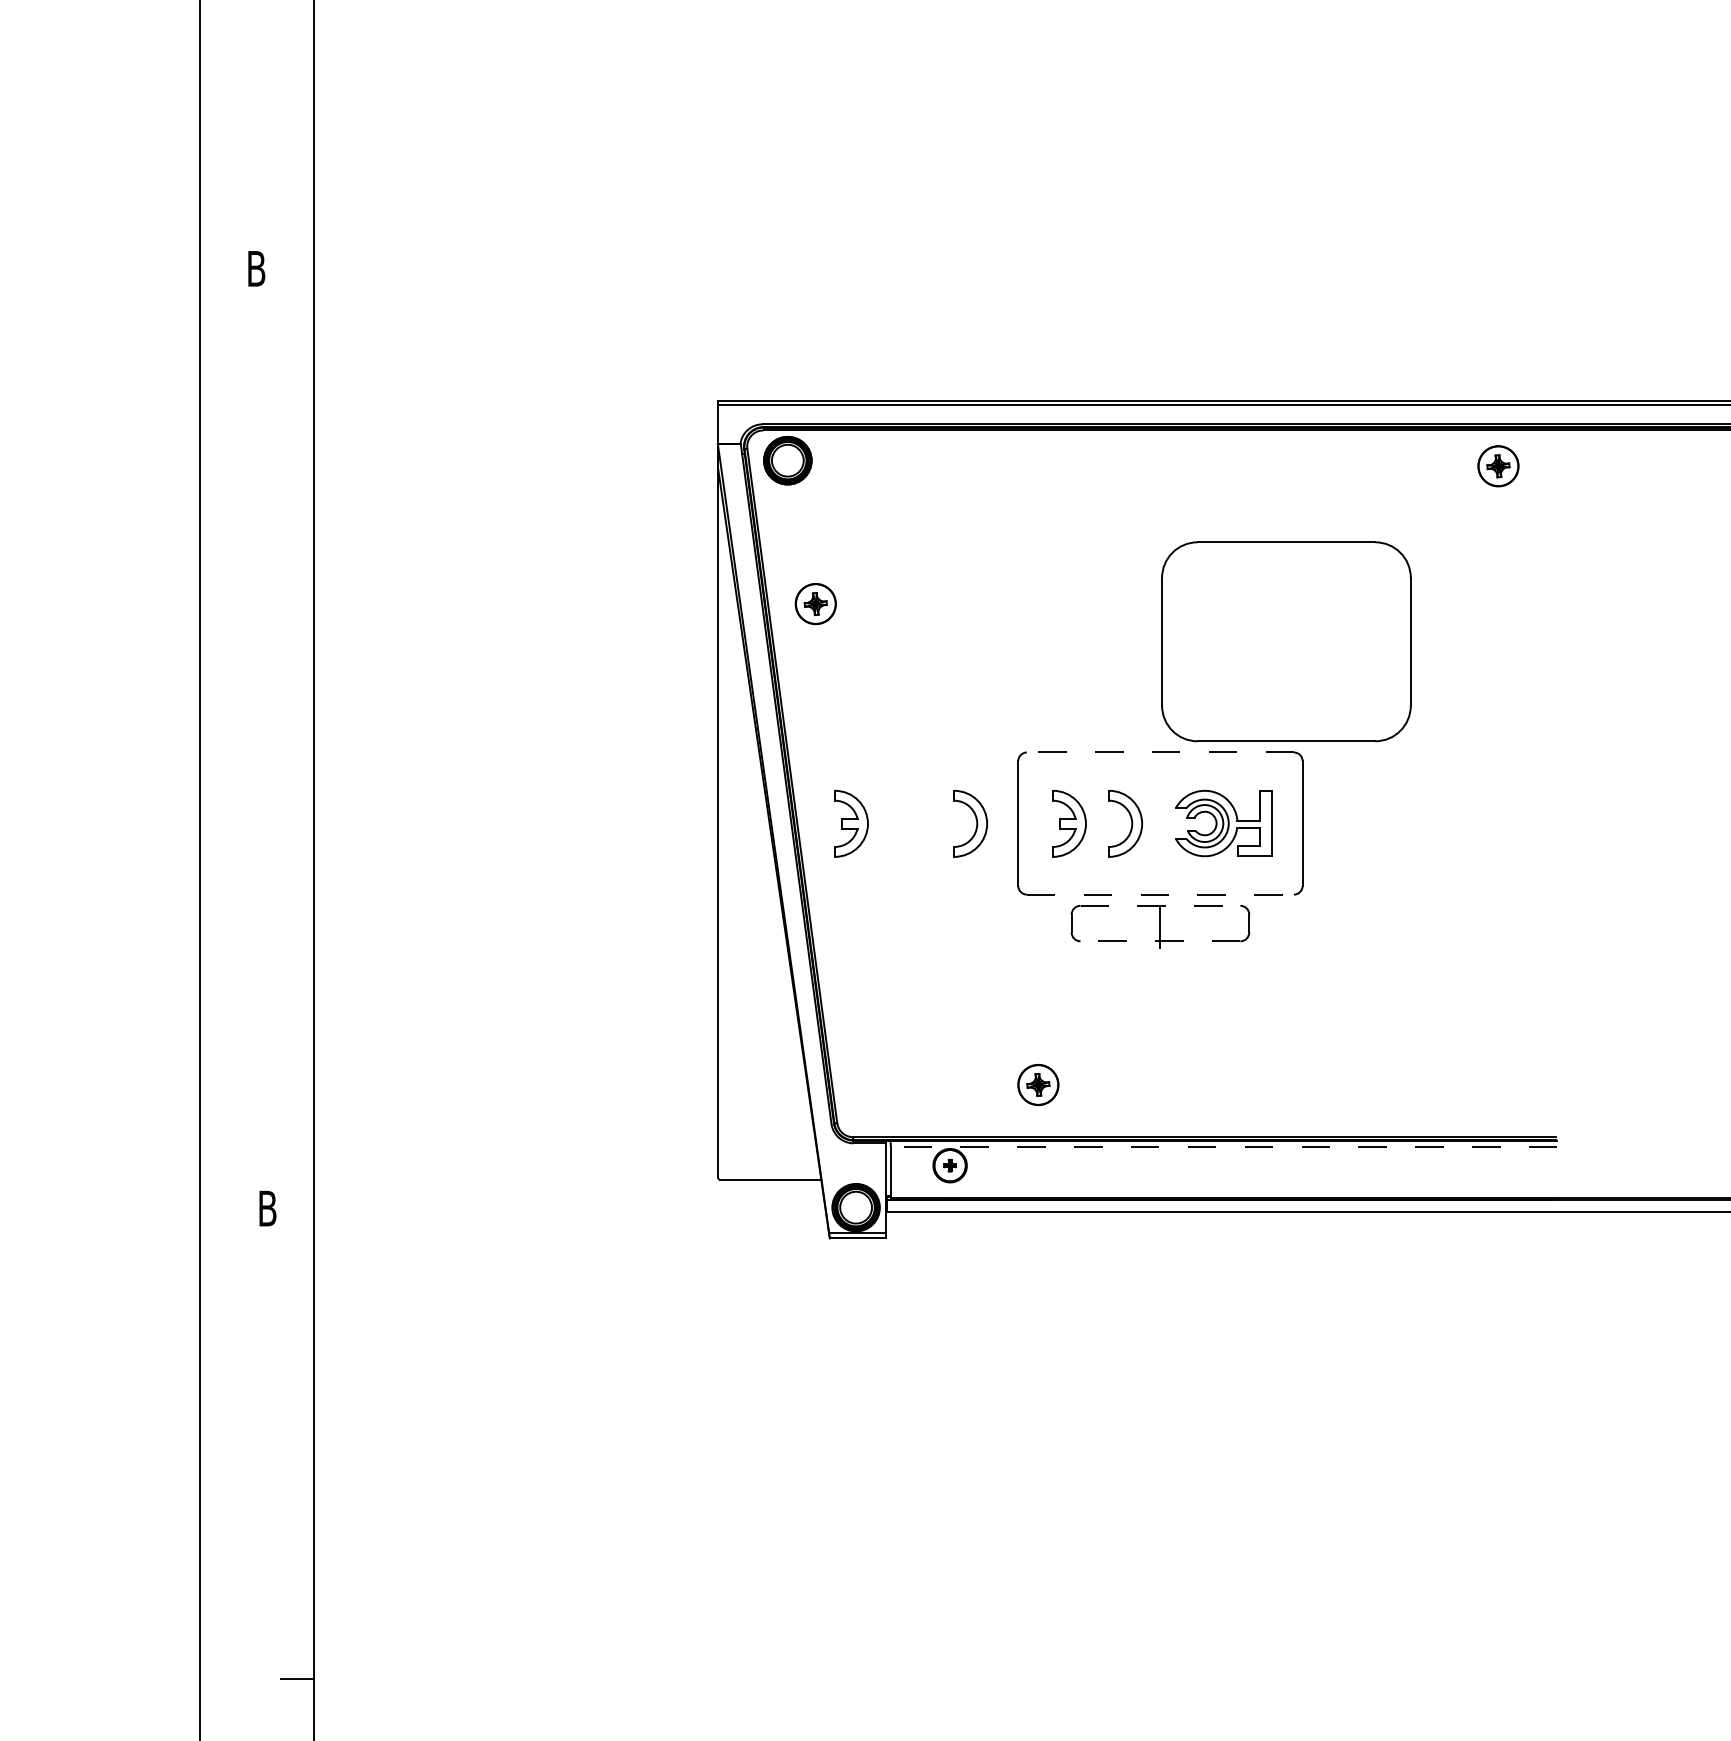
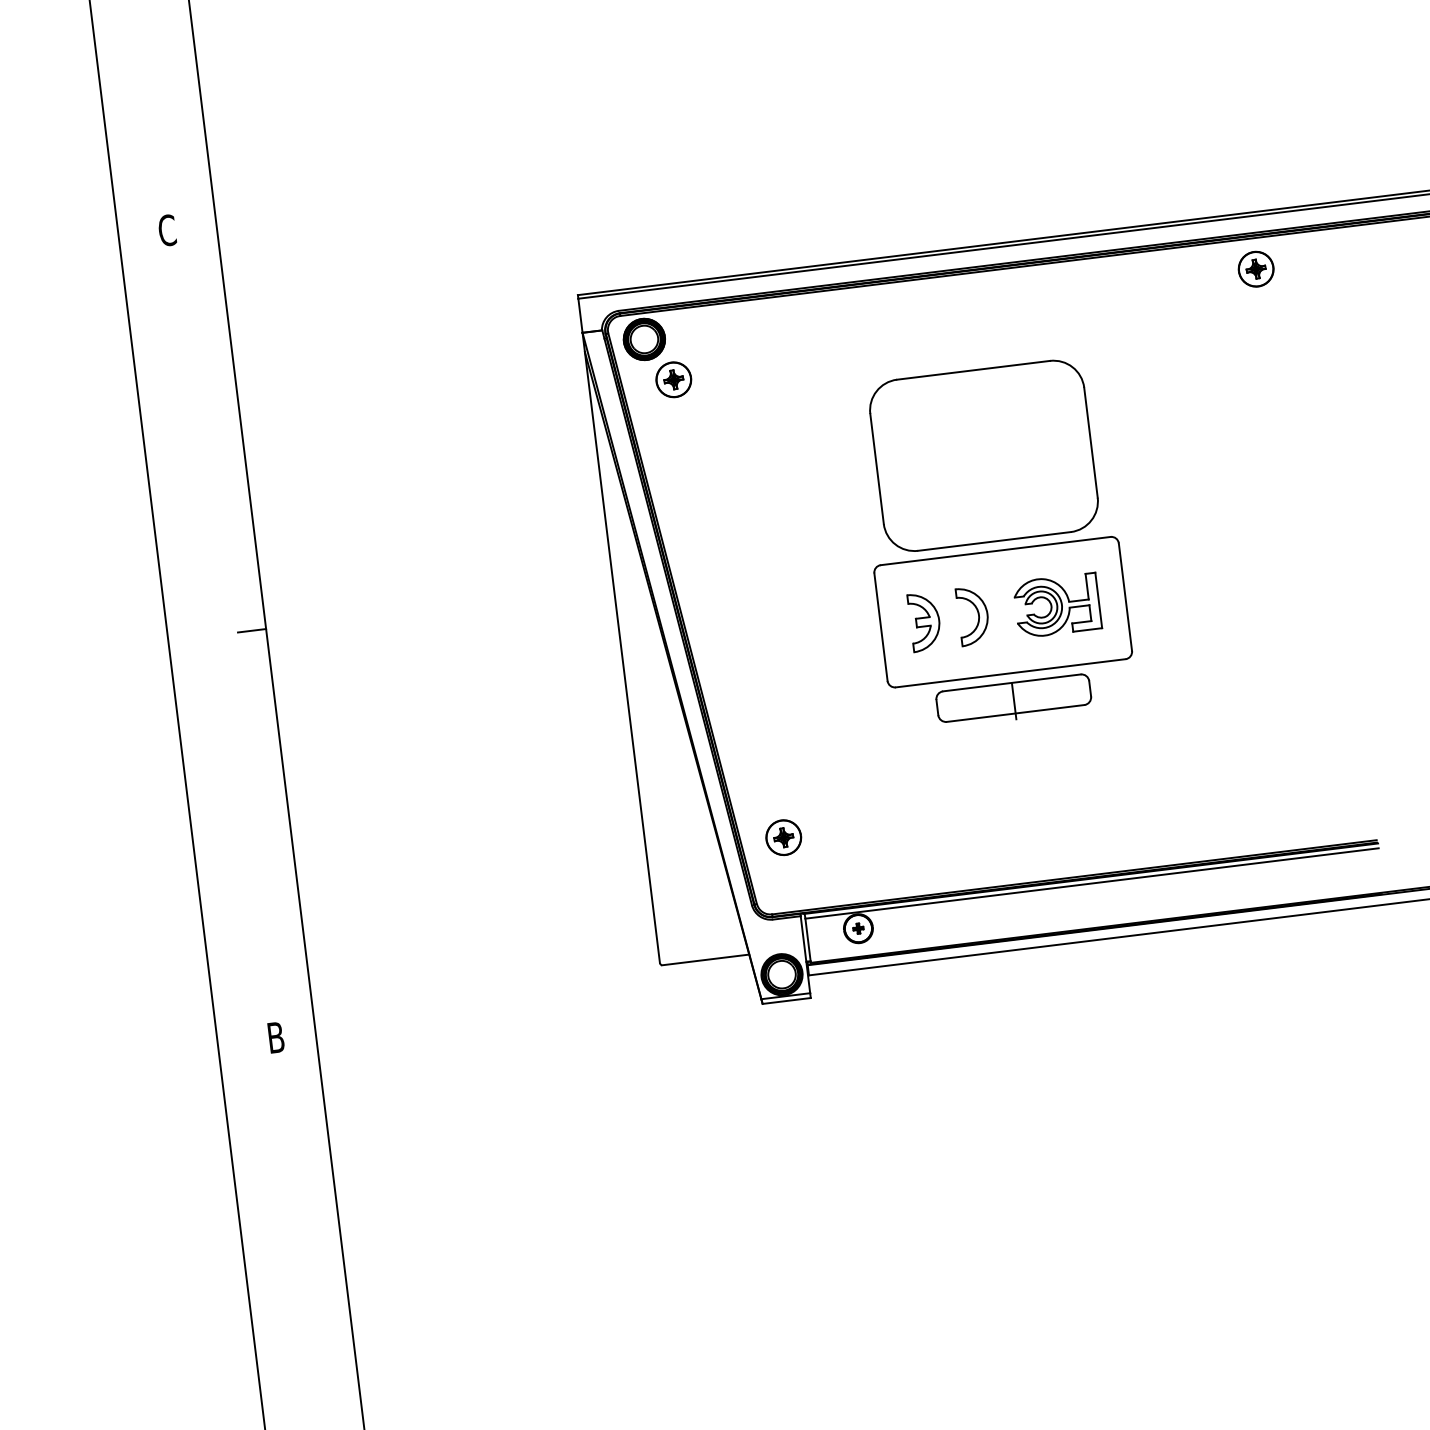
text: (256, 268) -> (167, 230), B -> C
part: (815, 604) -> (673, 380), moved
part: (1286, 641) -> (984, 455), moved
line: (297, 739) -> (252, 631), added
line: (1160, 752) -> (995, 551), dashed -> solid
part: (851, 823) -> (737, 644), removed
part: (970, 823) -> (839, 632), removed
line: (1160, 894) -> (1010, 673), dashed -> solid
line: (1160, 905) -> (1011, 682), dashed -> solid
line: (1160, 941) -> (1015, 713), dashed -> solid
part: (1038, 1084) -> (783, 837), moved
line: (1223, 1146) -> (1091, 883), dashed -> solid

